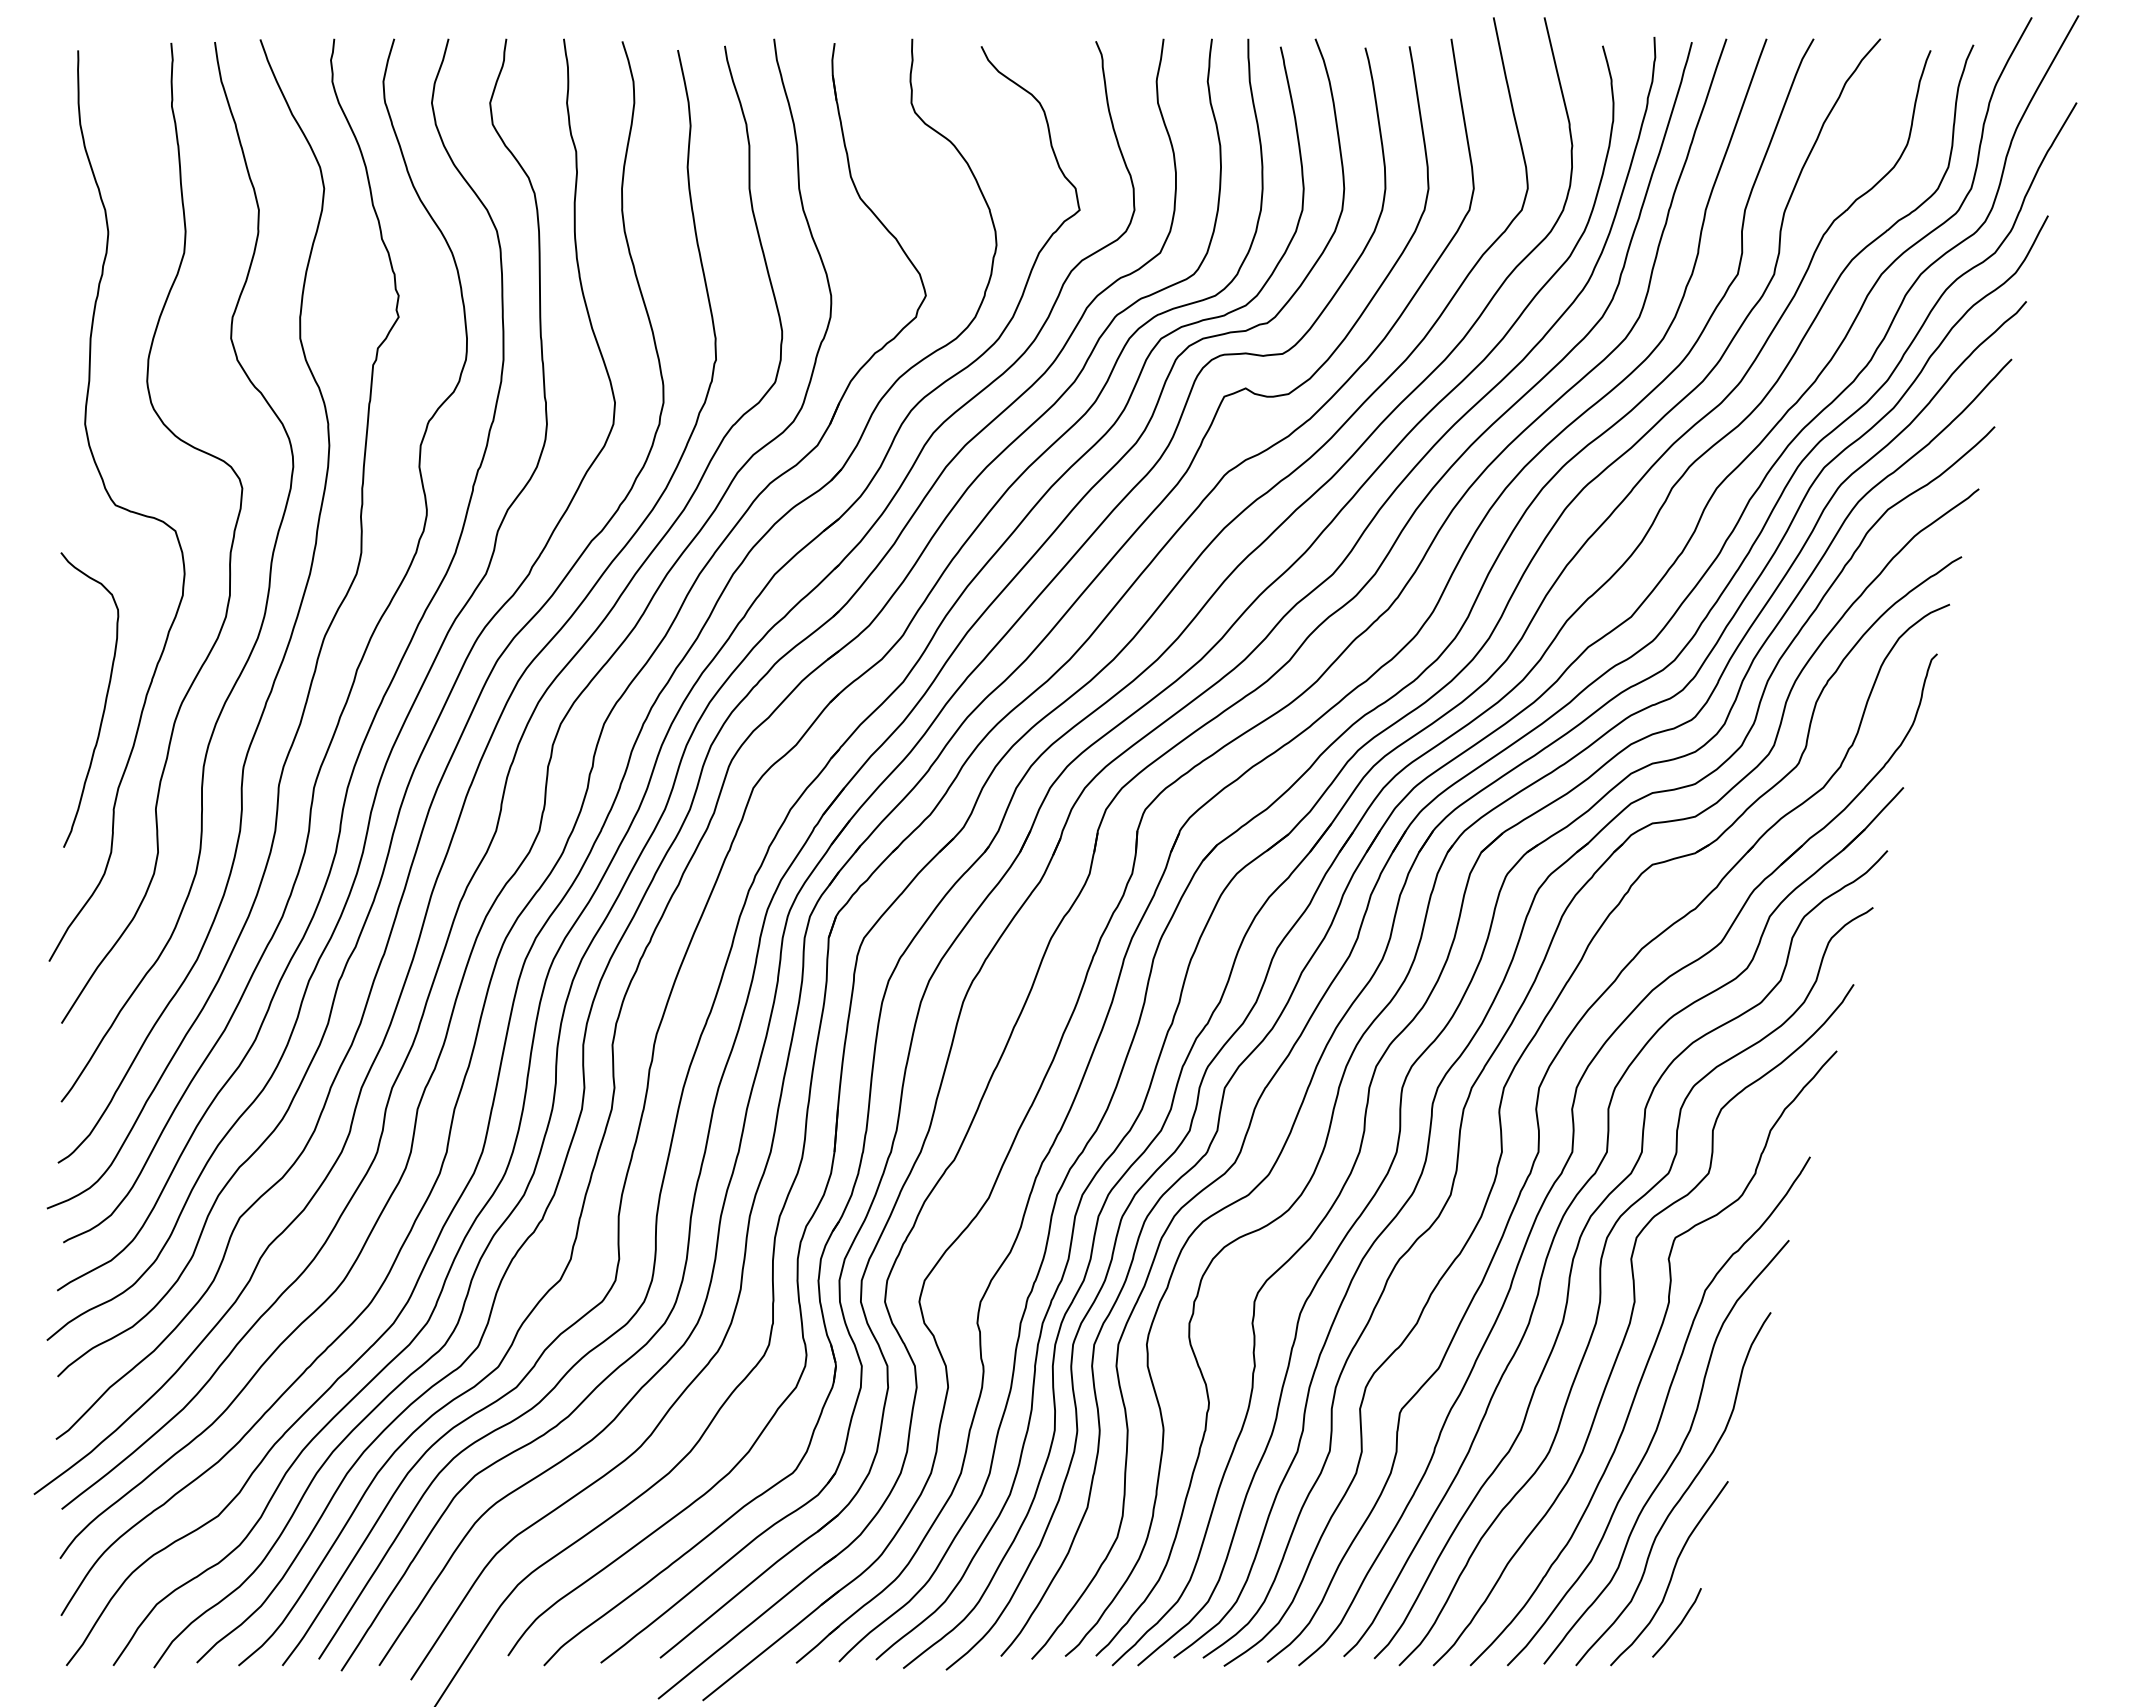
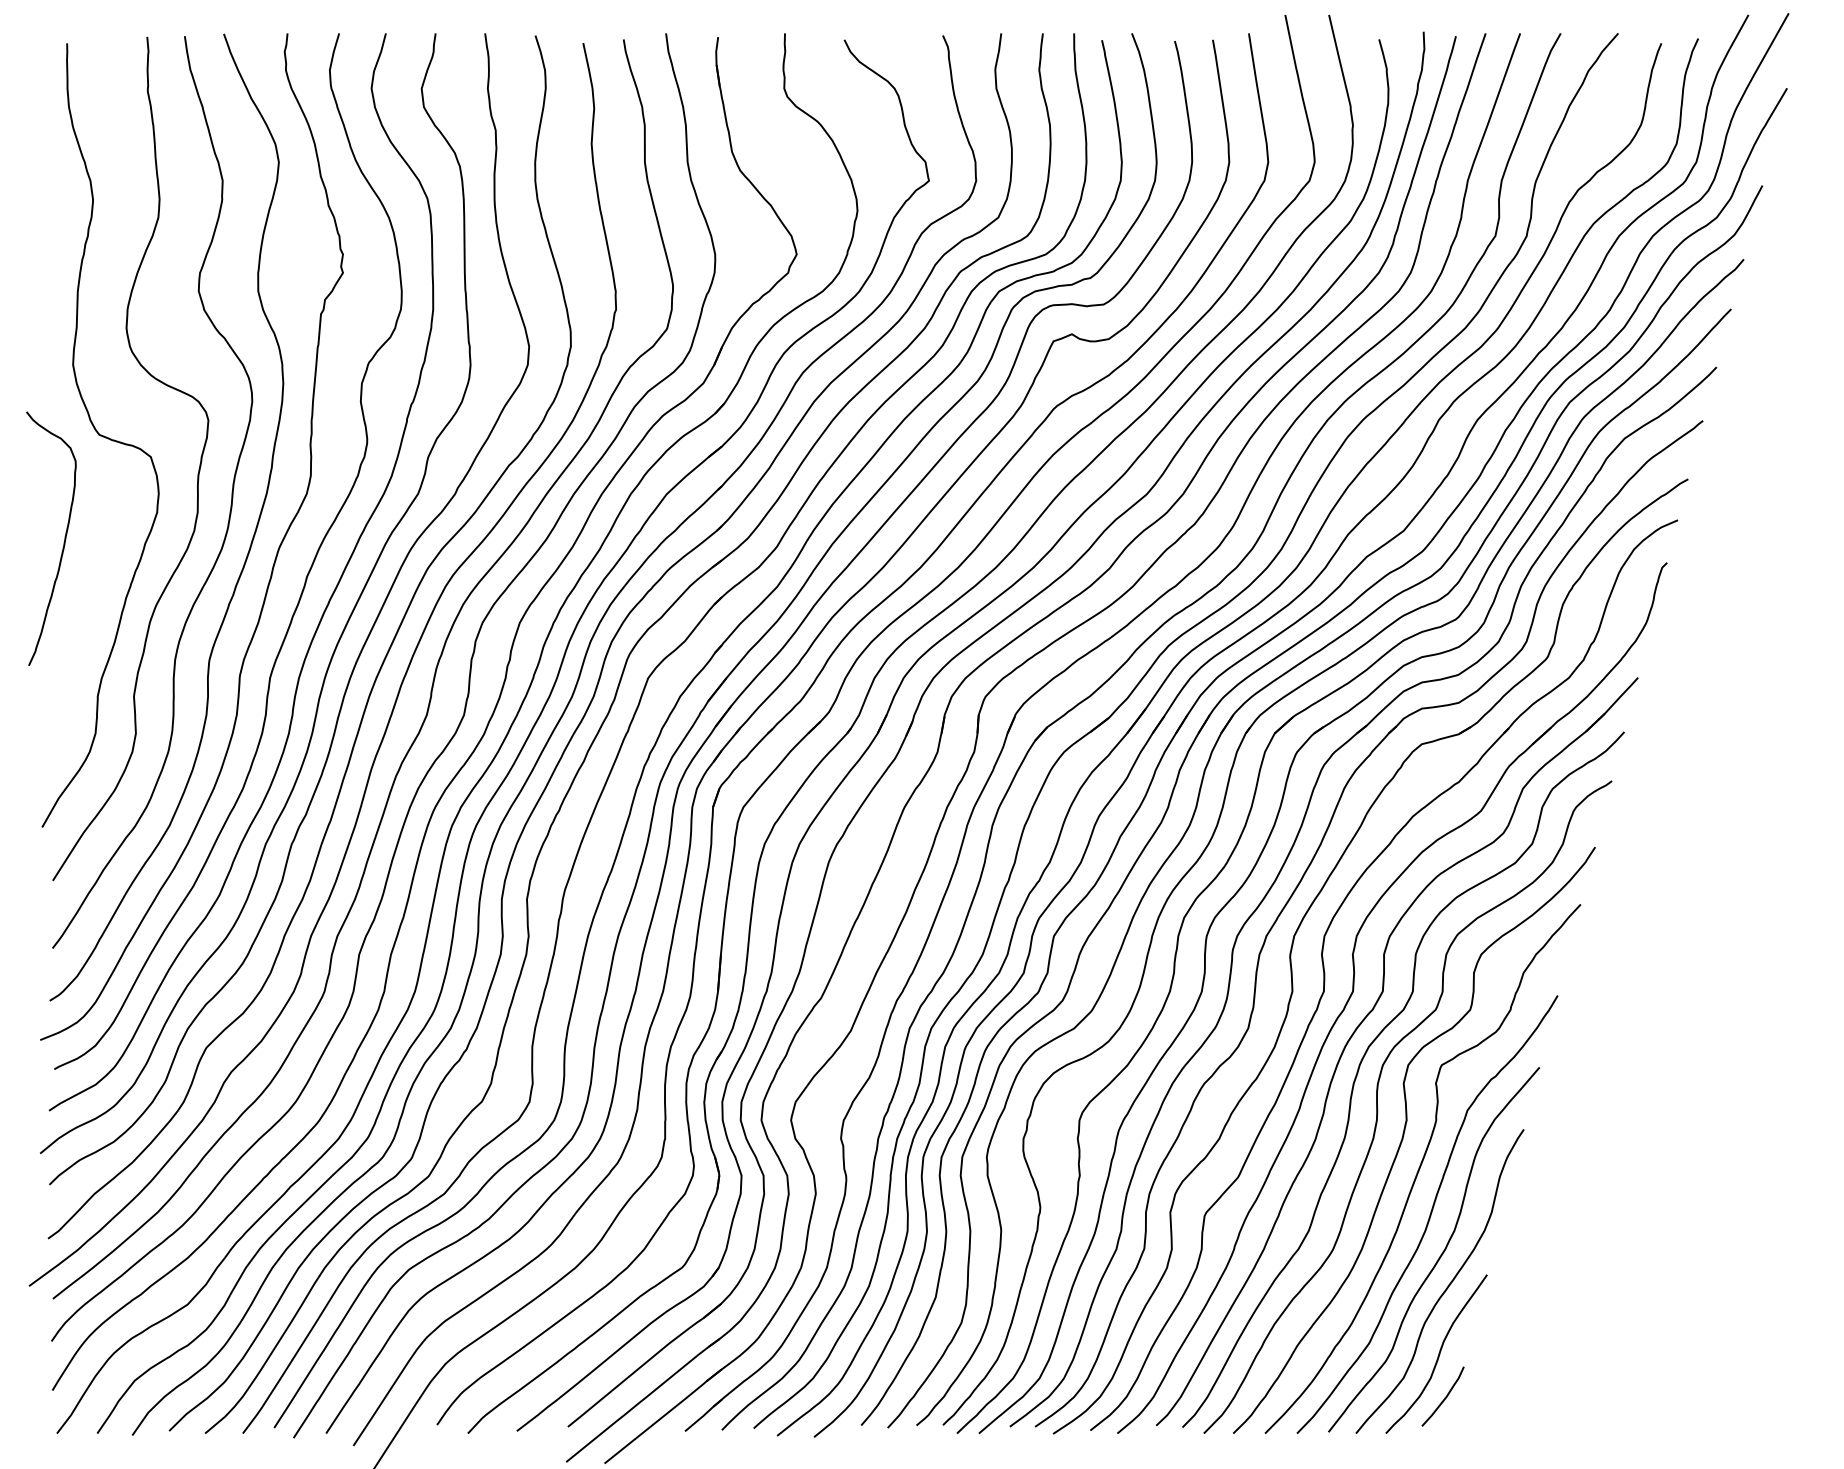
curve: (104, 702) -> (63, 540), moved

